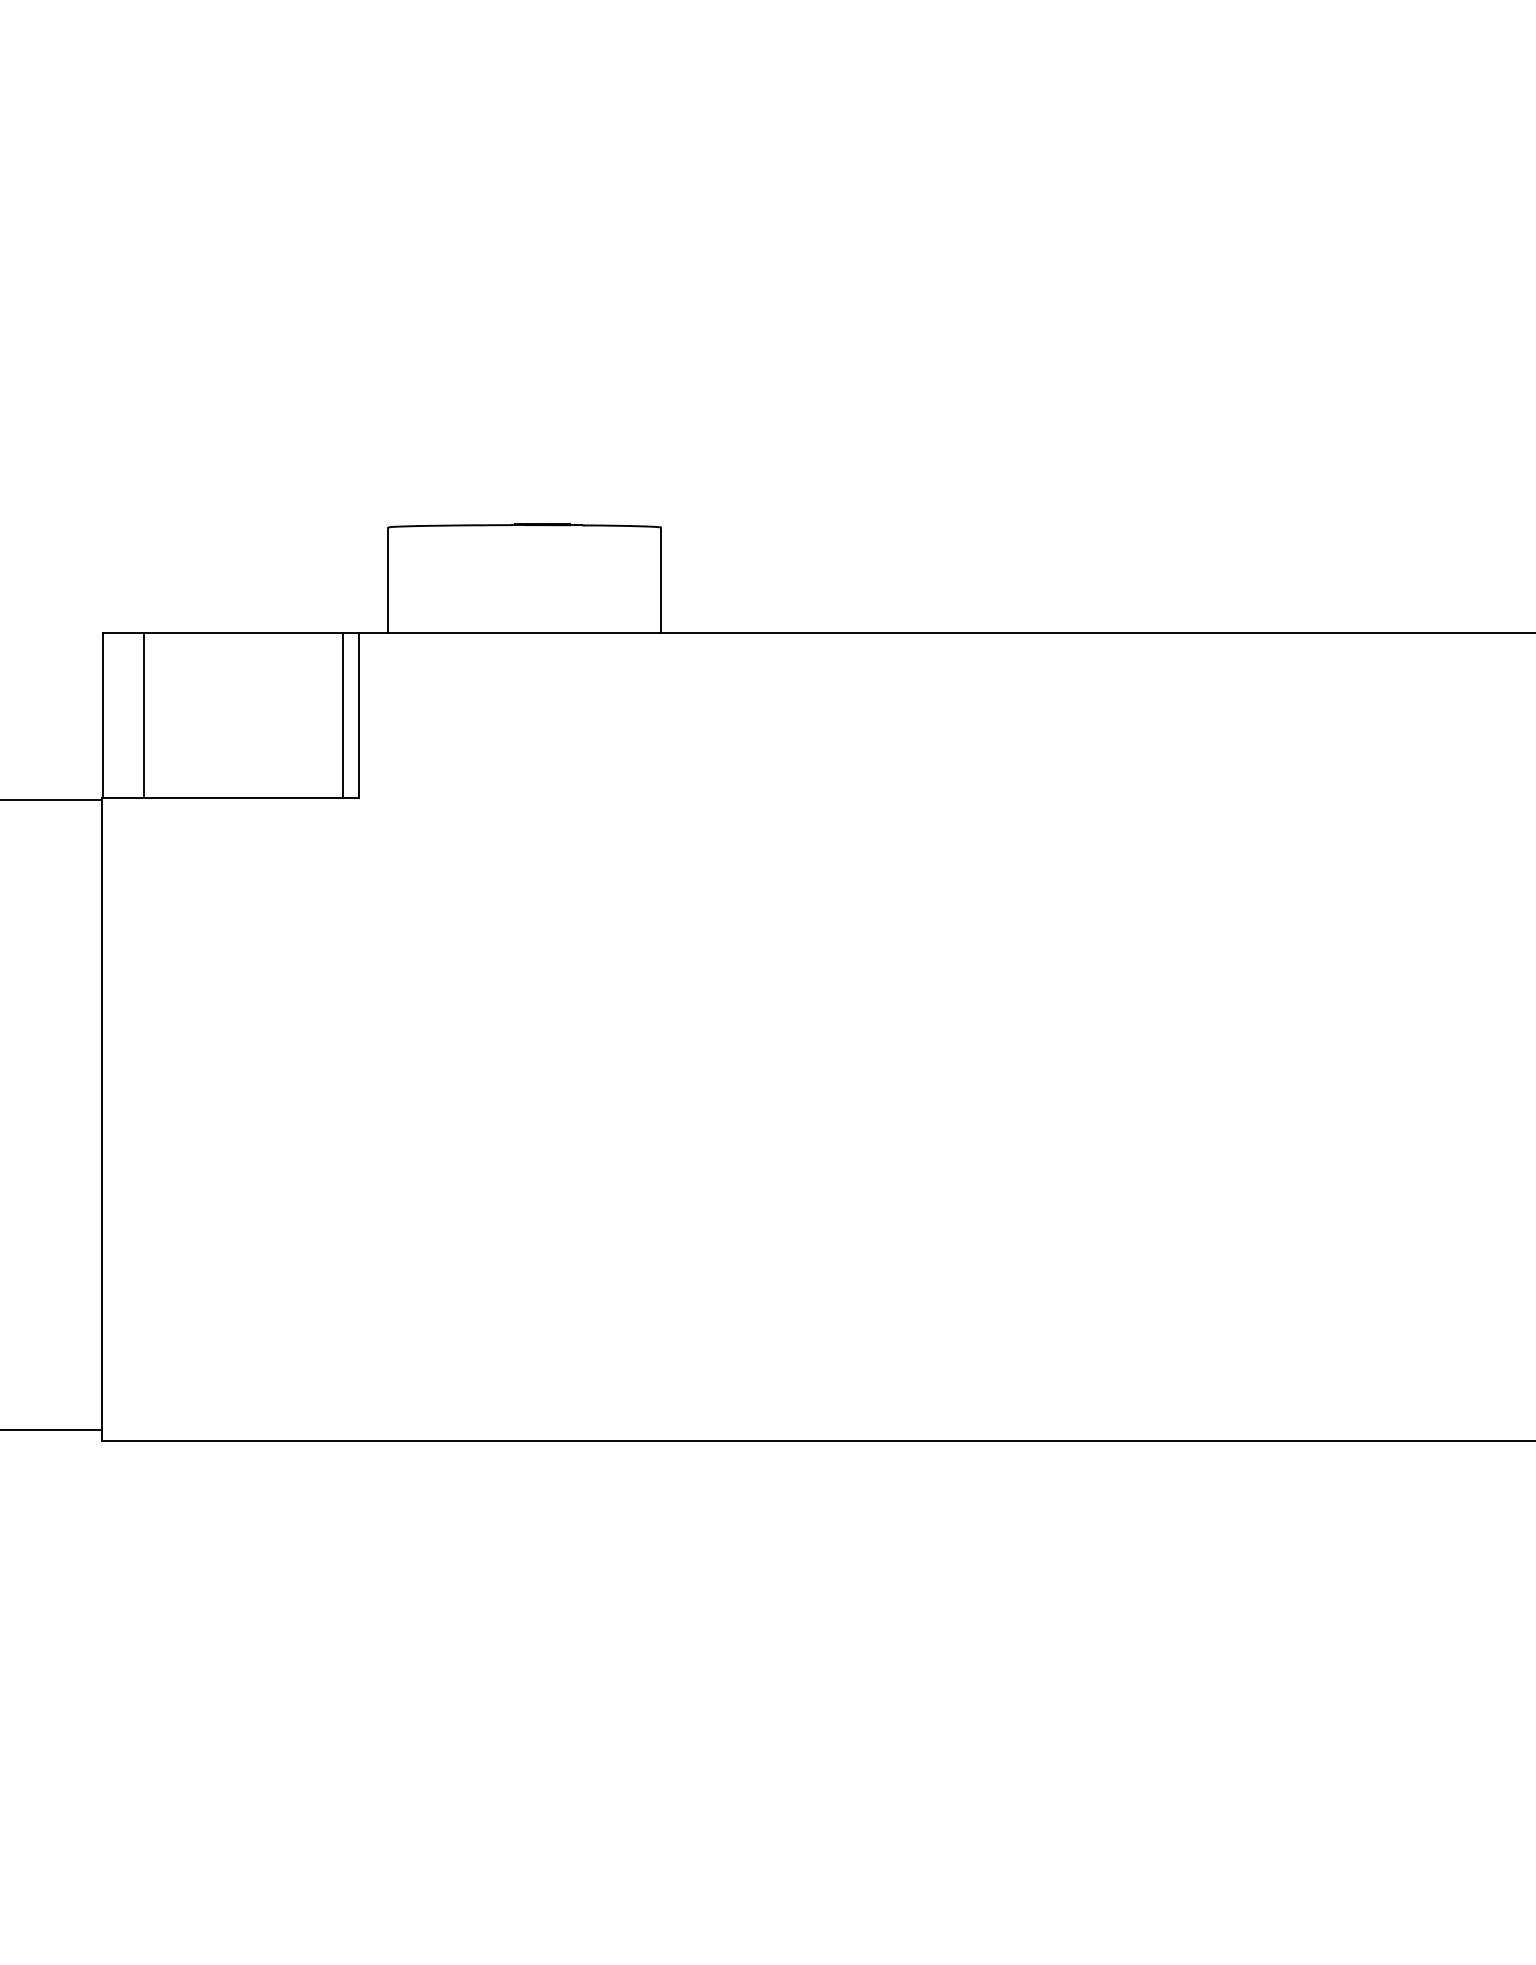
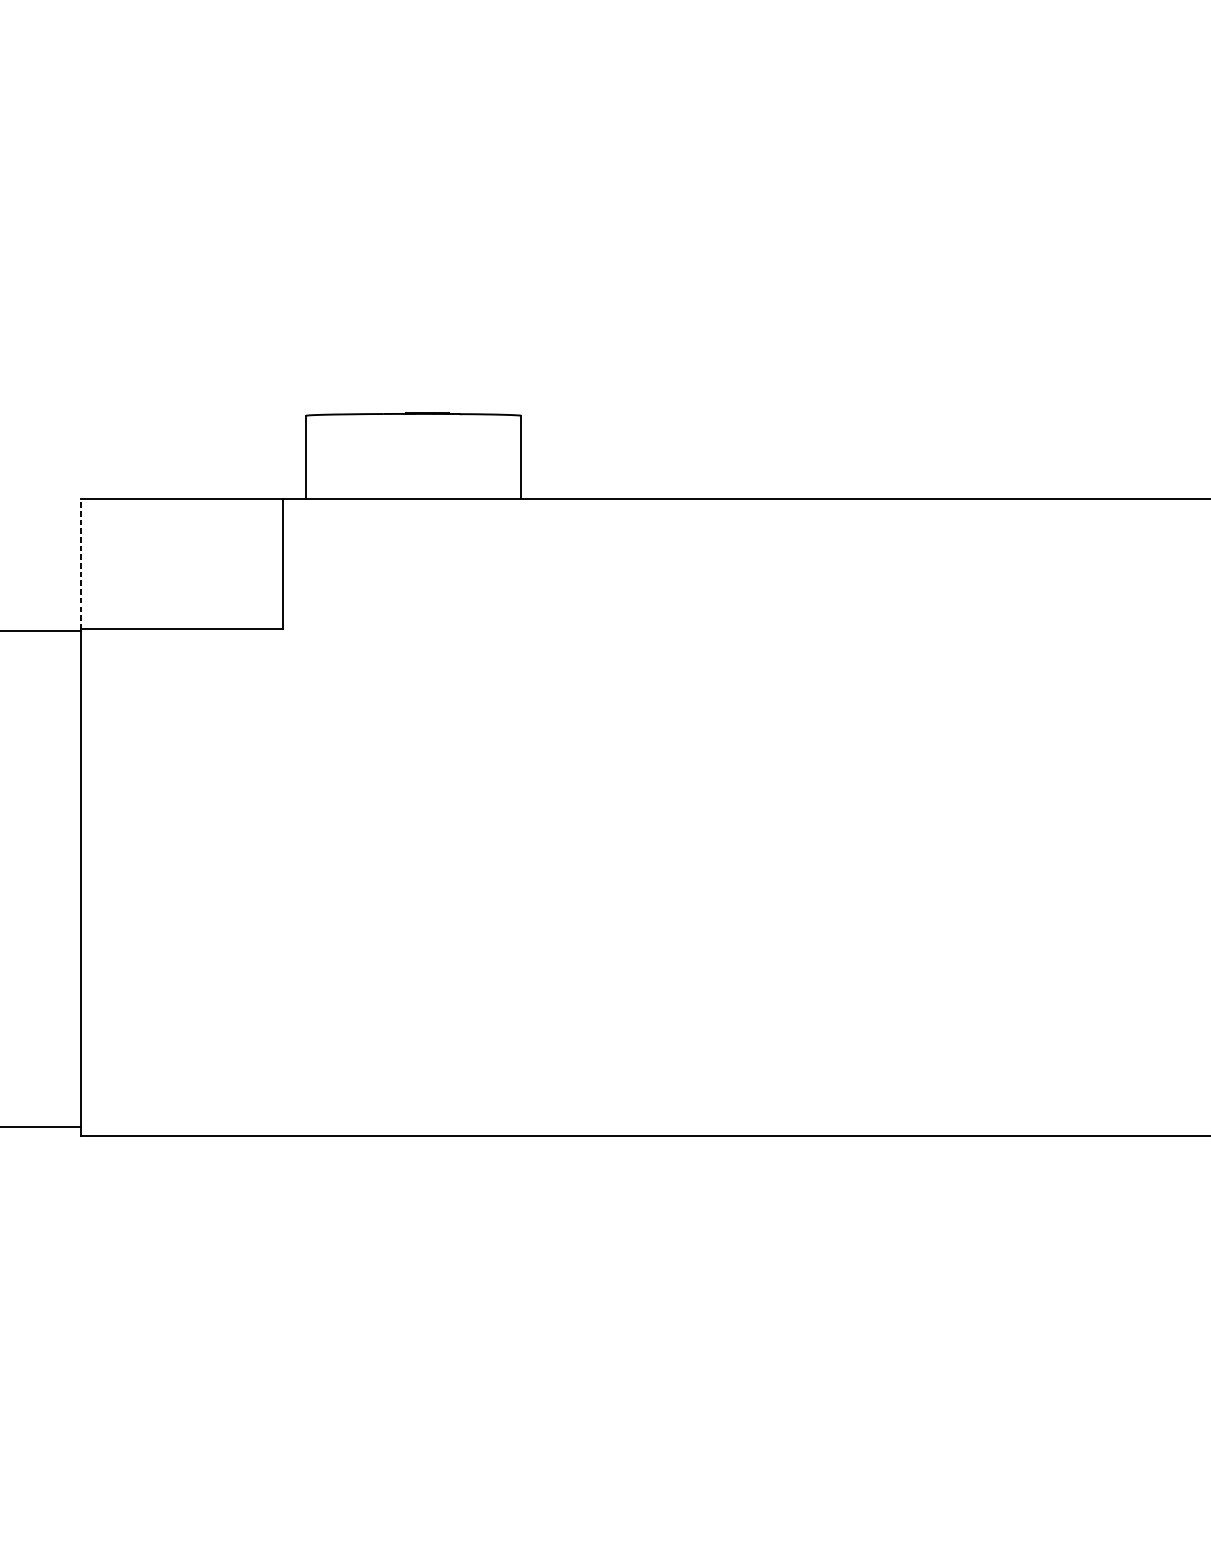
line: (102, 715) -> (80, 563), solid -> dashed
line: (143, 715) -> (113, 563), removed
line: (342, 715) -> (270, 563), removed

